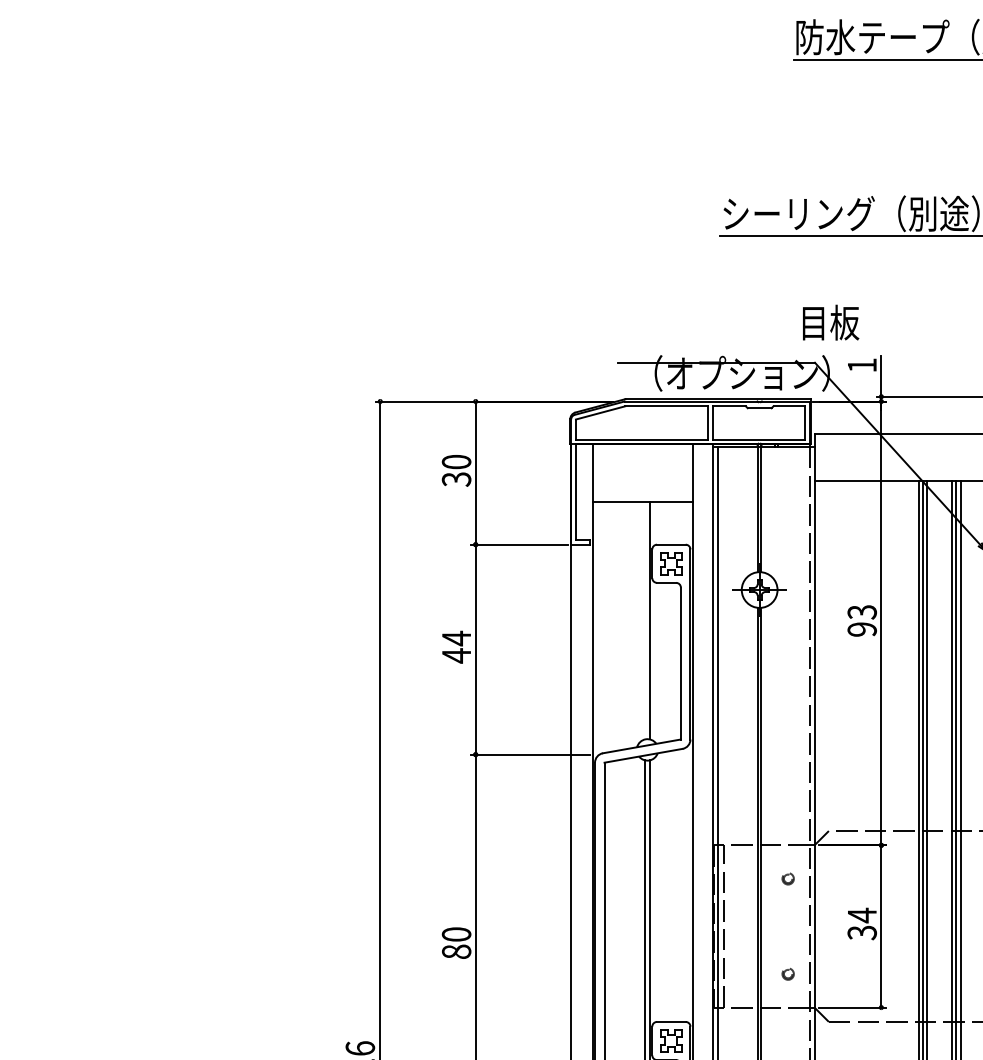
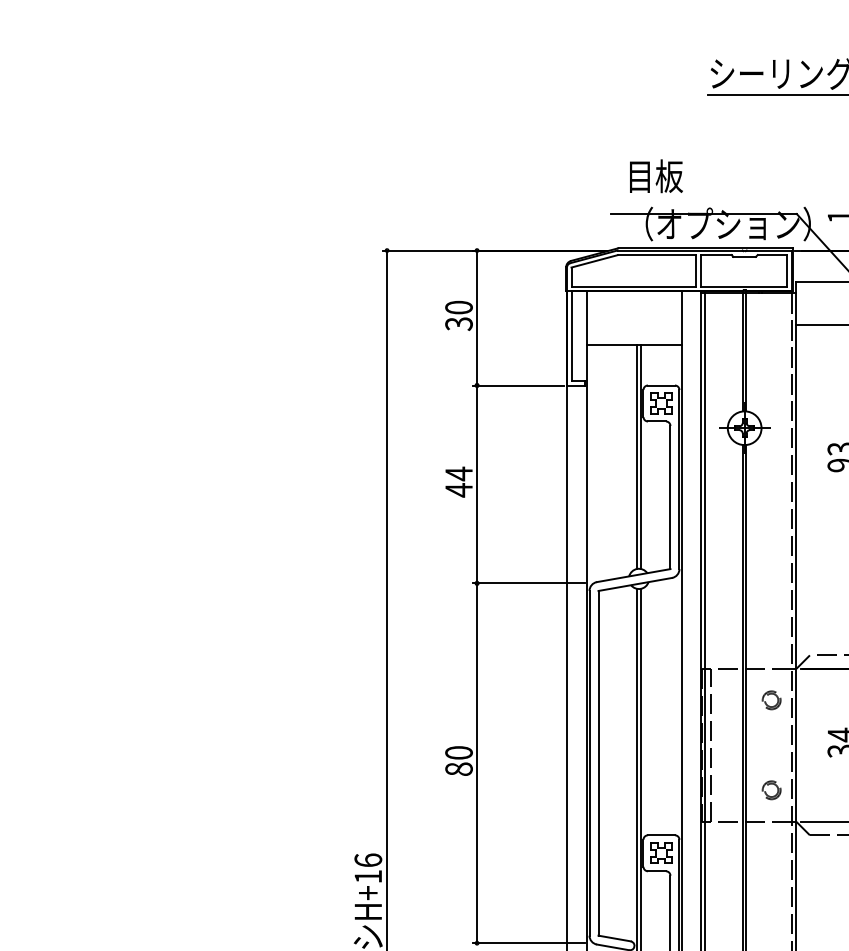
text: (831, 322) -> (656, 176), moved
line: (645, 620) -> (637, 456), added
part: (787, 878) -> (770, 700), size x1.67
part: (787, 973) -> (770, 789), size x1.67

